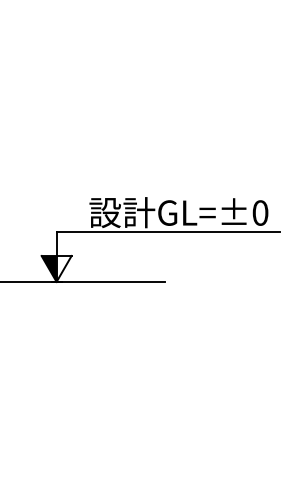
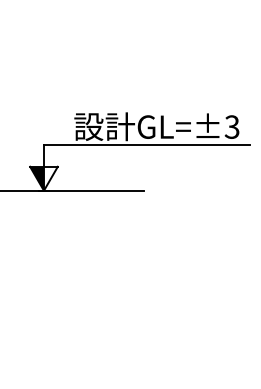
text: (260, 212) -> (232, 126), GL=±0 -> GL=±3

